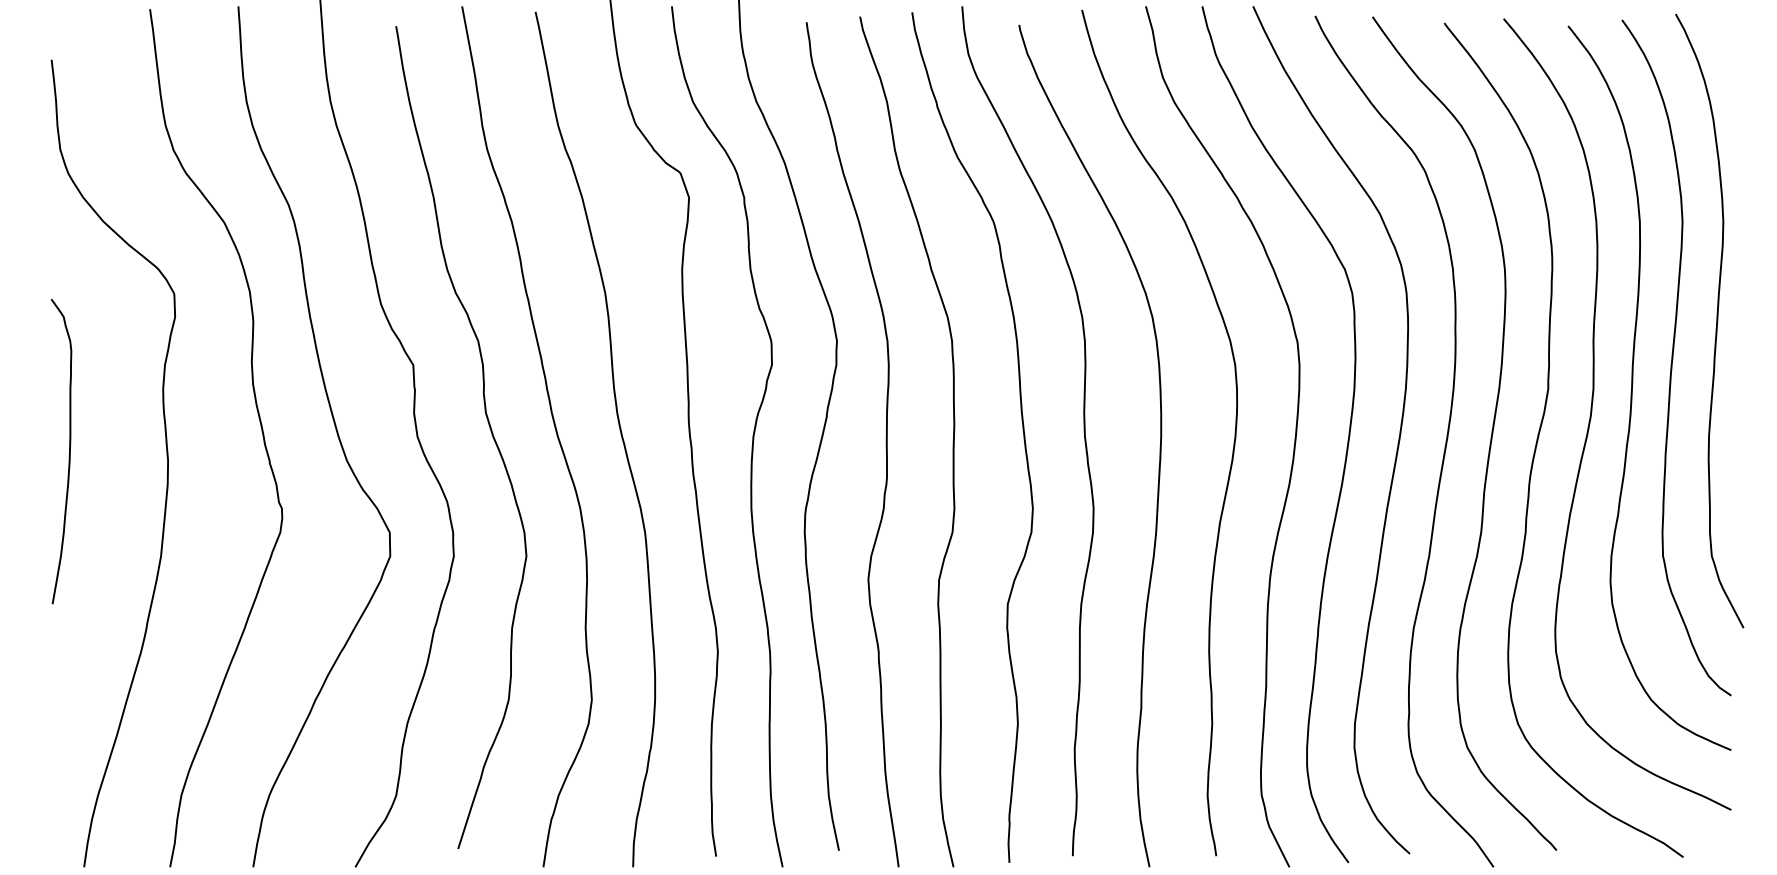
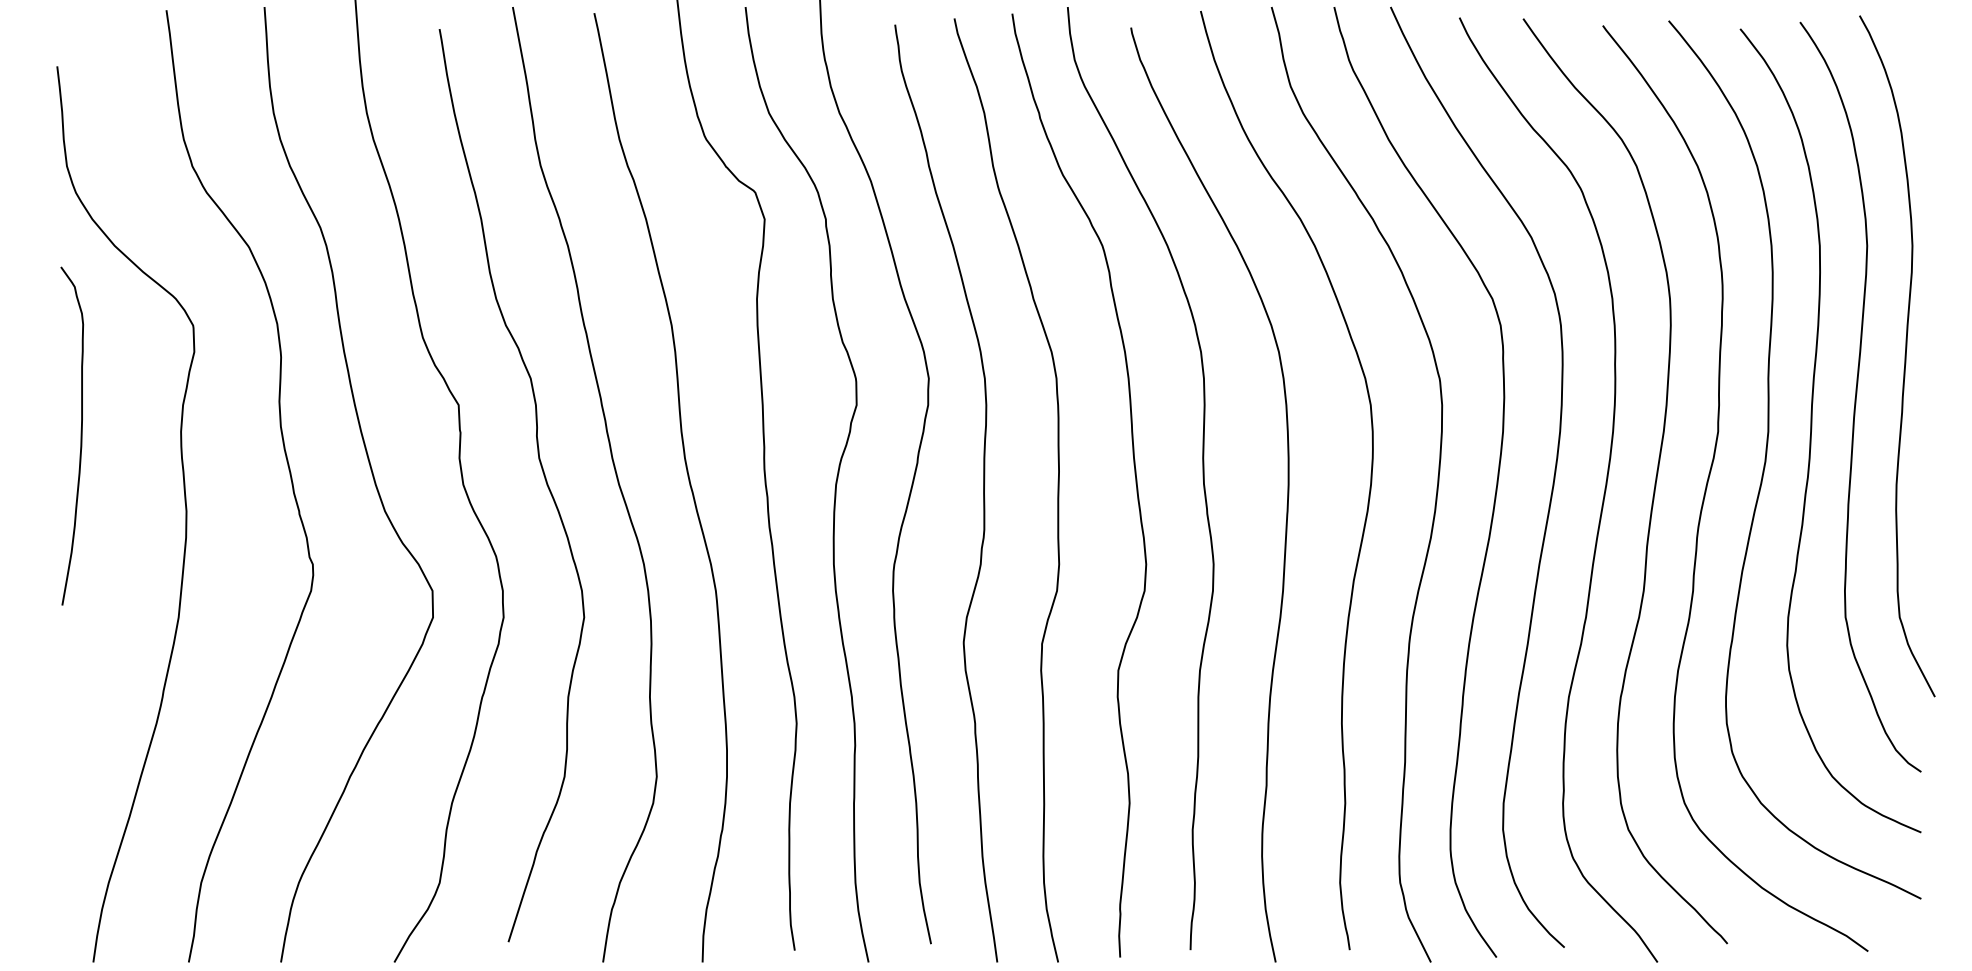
curve: (68, 451) -> (80, 435), moved

